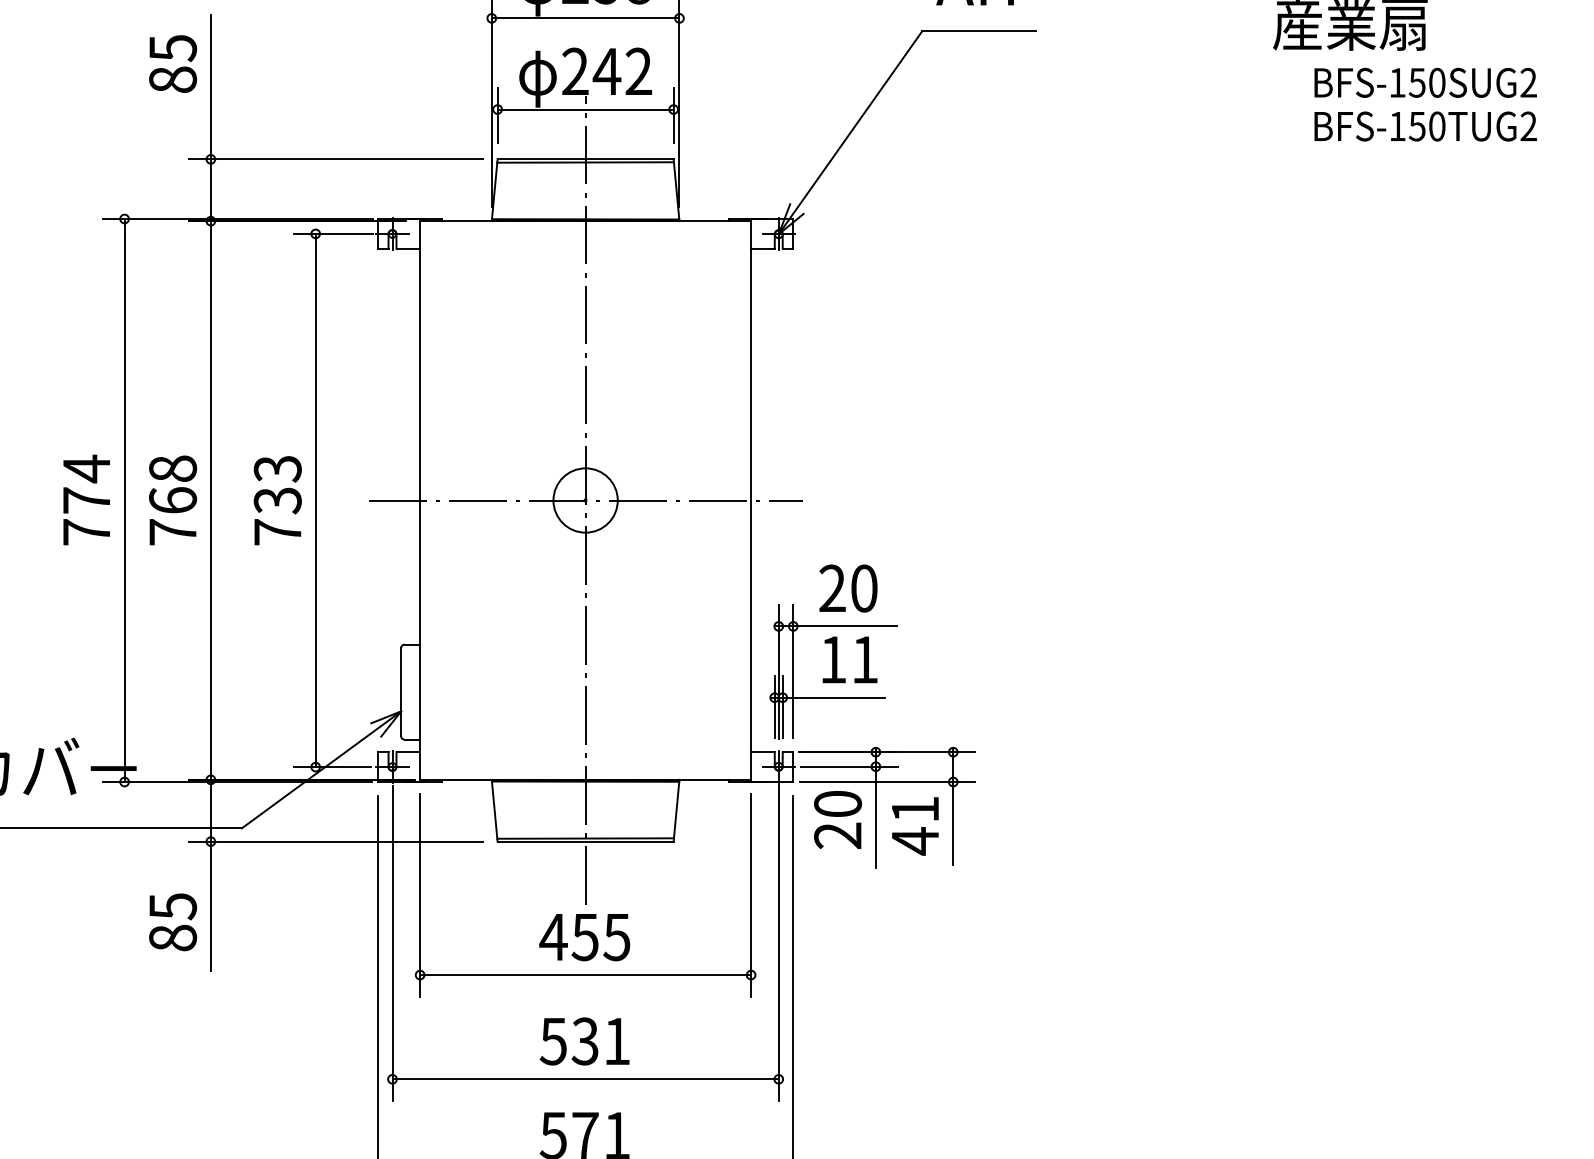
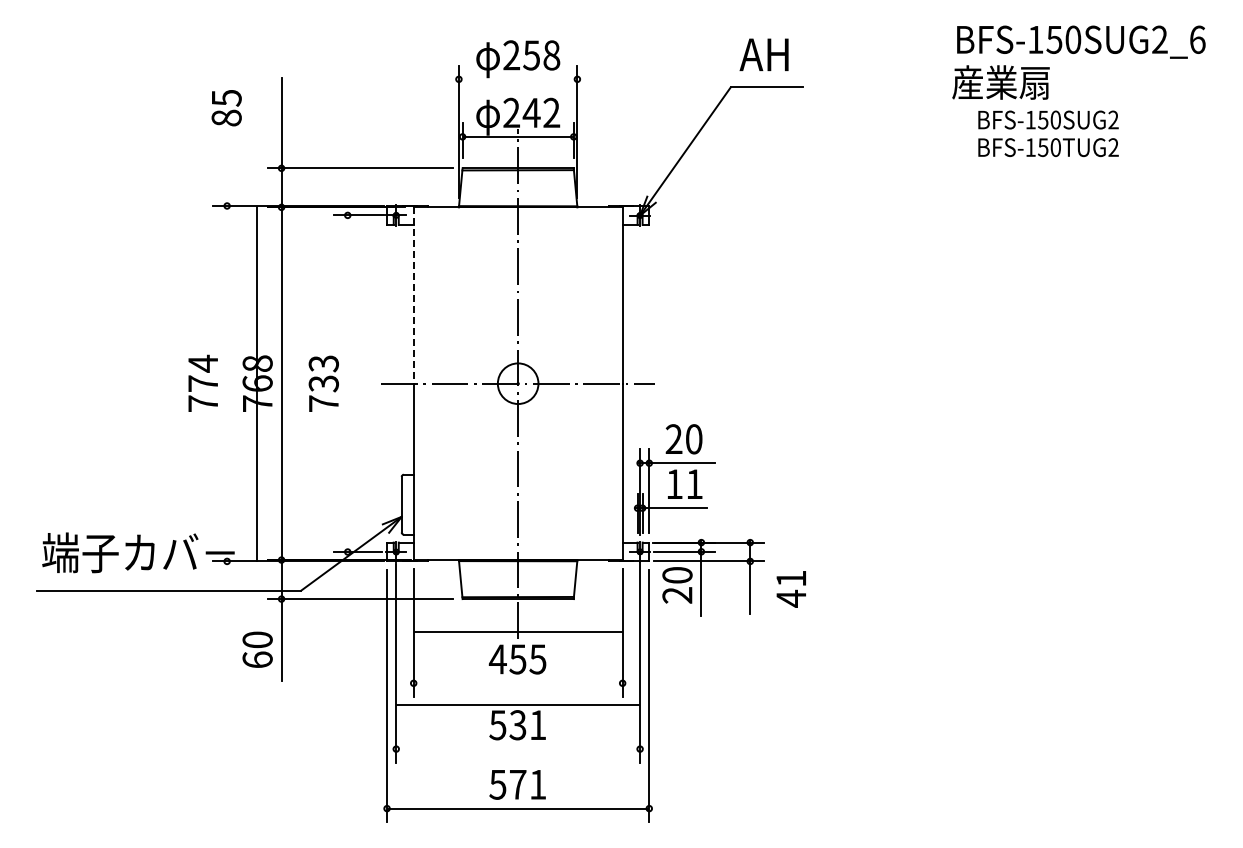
line: (584, 18) -> (517, 79), removed
text: (172, 64) -> (226, 108), moved
line: (419, 362) -> (413, 296), solid -> dashed
line: (125, 500) -> (257, 383), moved
line: (315, 500) -> (347, 383), removed
text: (914, 826) -> (790, 589), moved
text: (172, 921) -> (257, 649), 85 -> 60
line: (584, 975) -> (517, 632), moved
line: (586, 1079) -> (518, 705), moved

